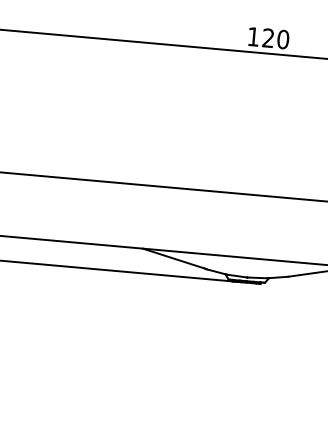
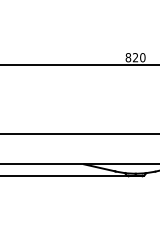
text: (253, 36) -> (128, 57), 120 -> 820

